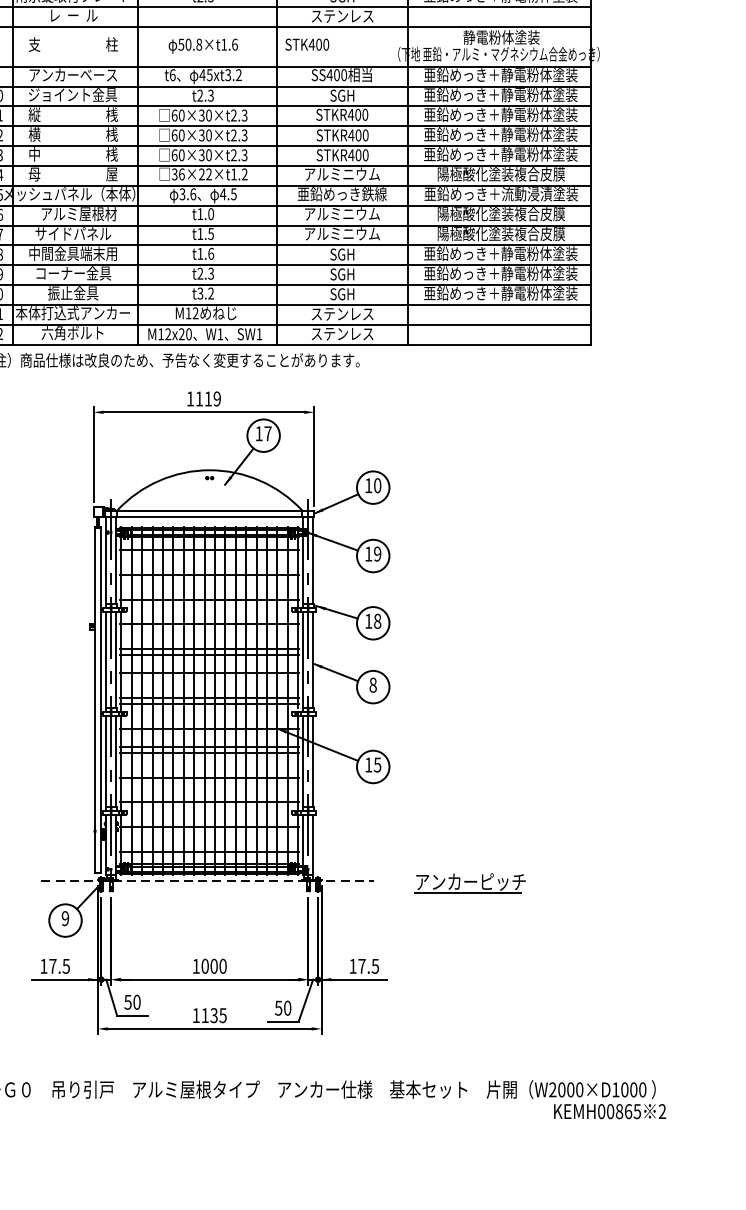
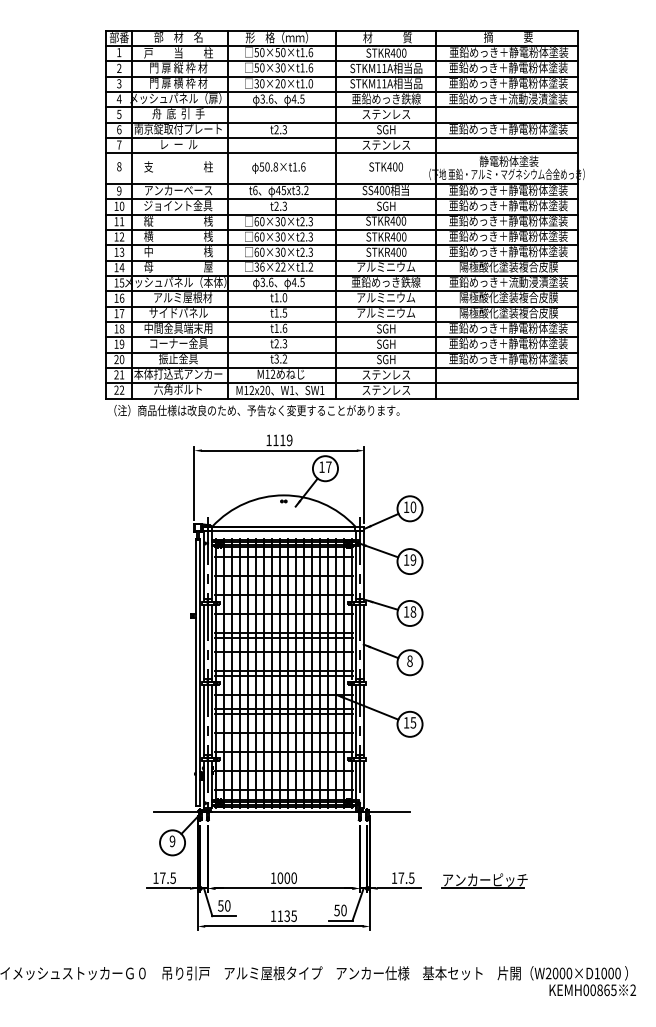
text: (306, 44) -> (385, 166), moved
line: (207, 881) -> (282, 812), dashed -> solid
part: (469, 882) -> (484, 880), moved

